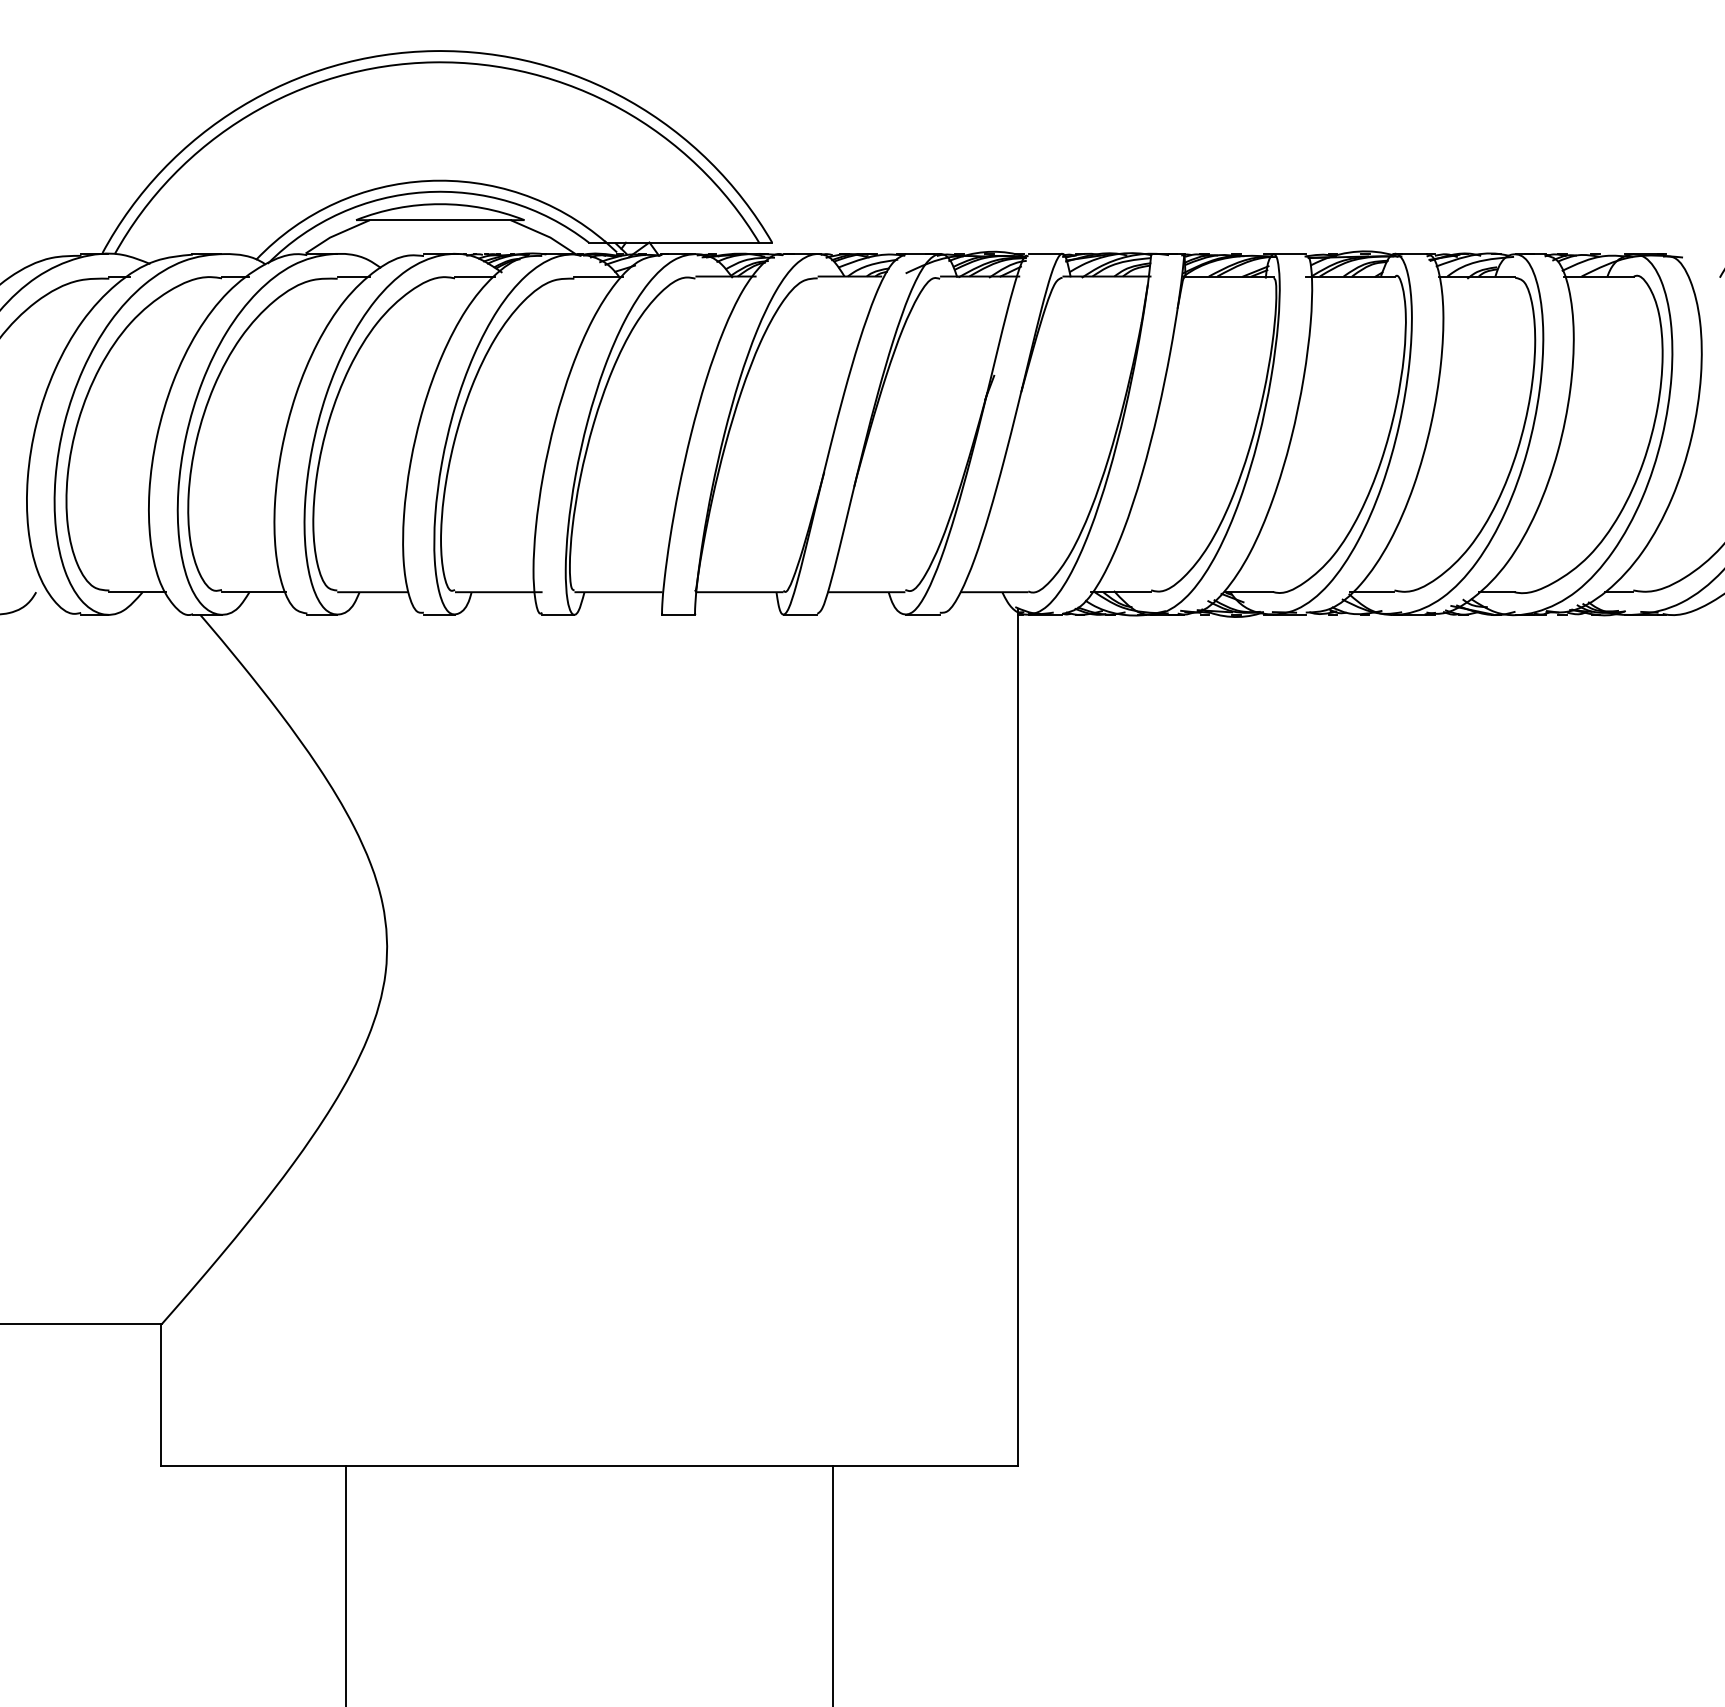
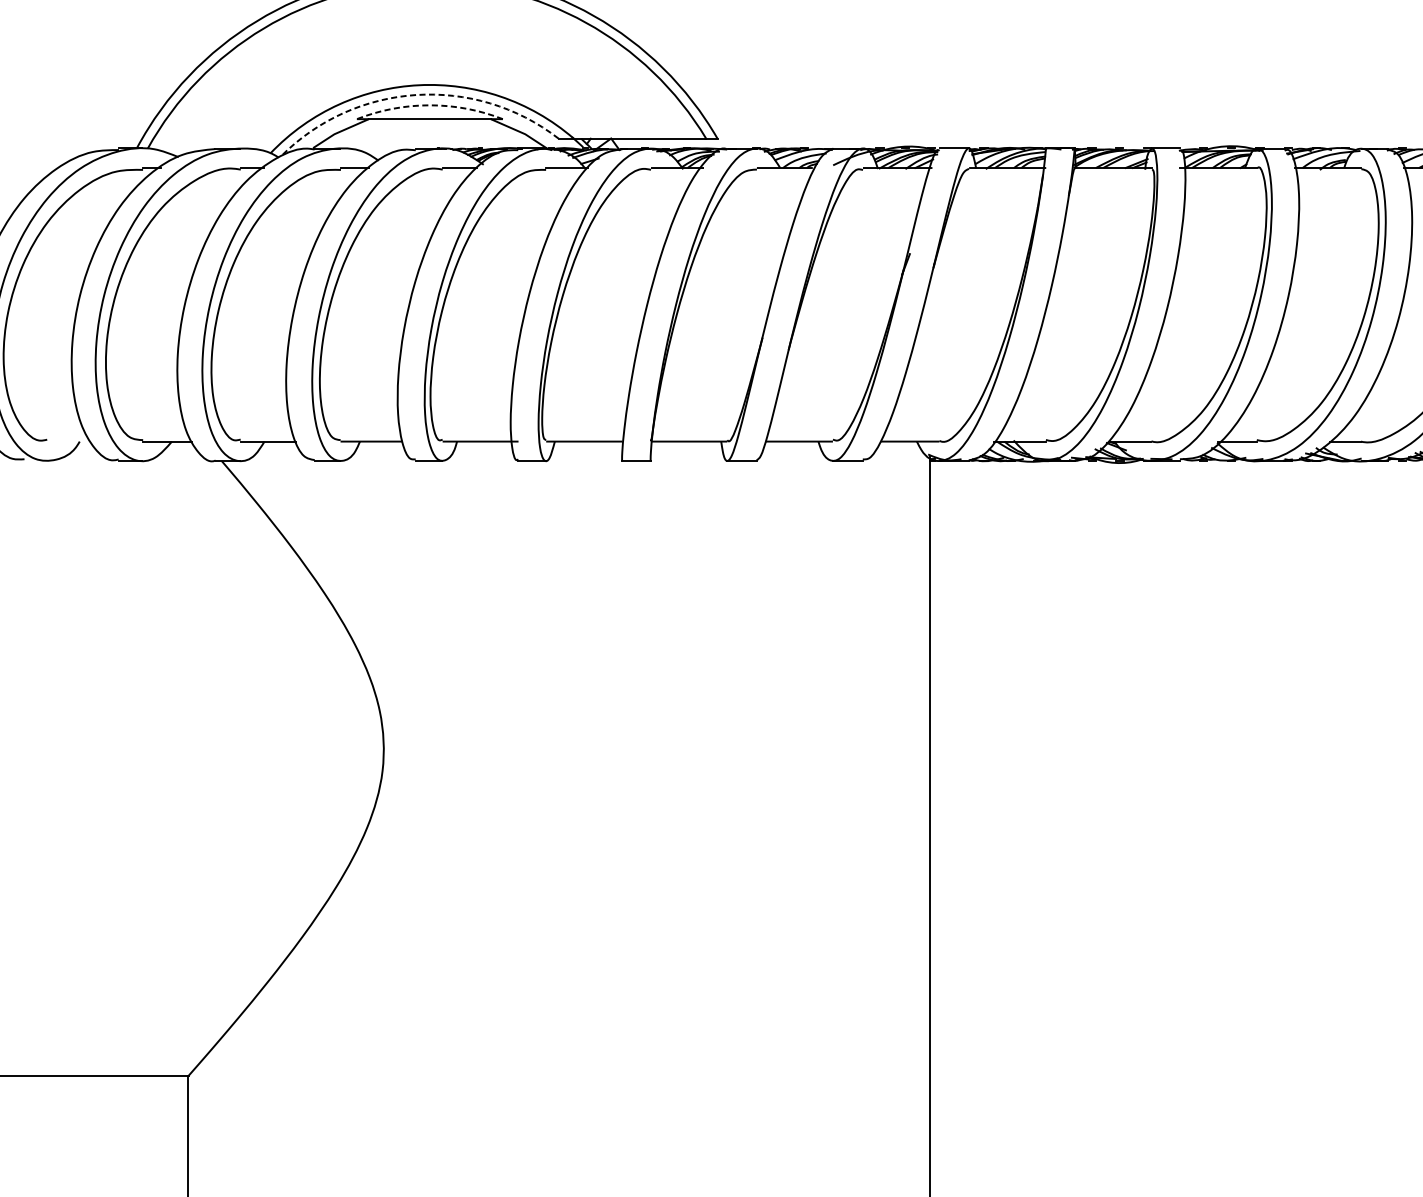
arc: (424, 192) -> (416, 95), solid -> dashed
arc: (440, 204) -> (430, 105), solid -> dashed

